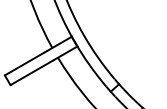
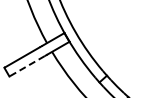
line: (30, 73) -> (27, 66), solid -> dashed

